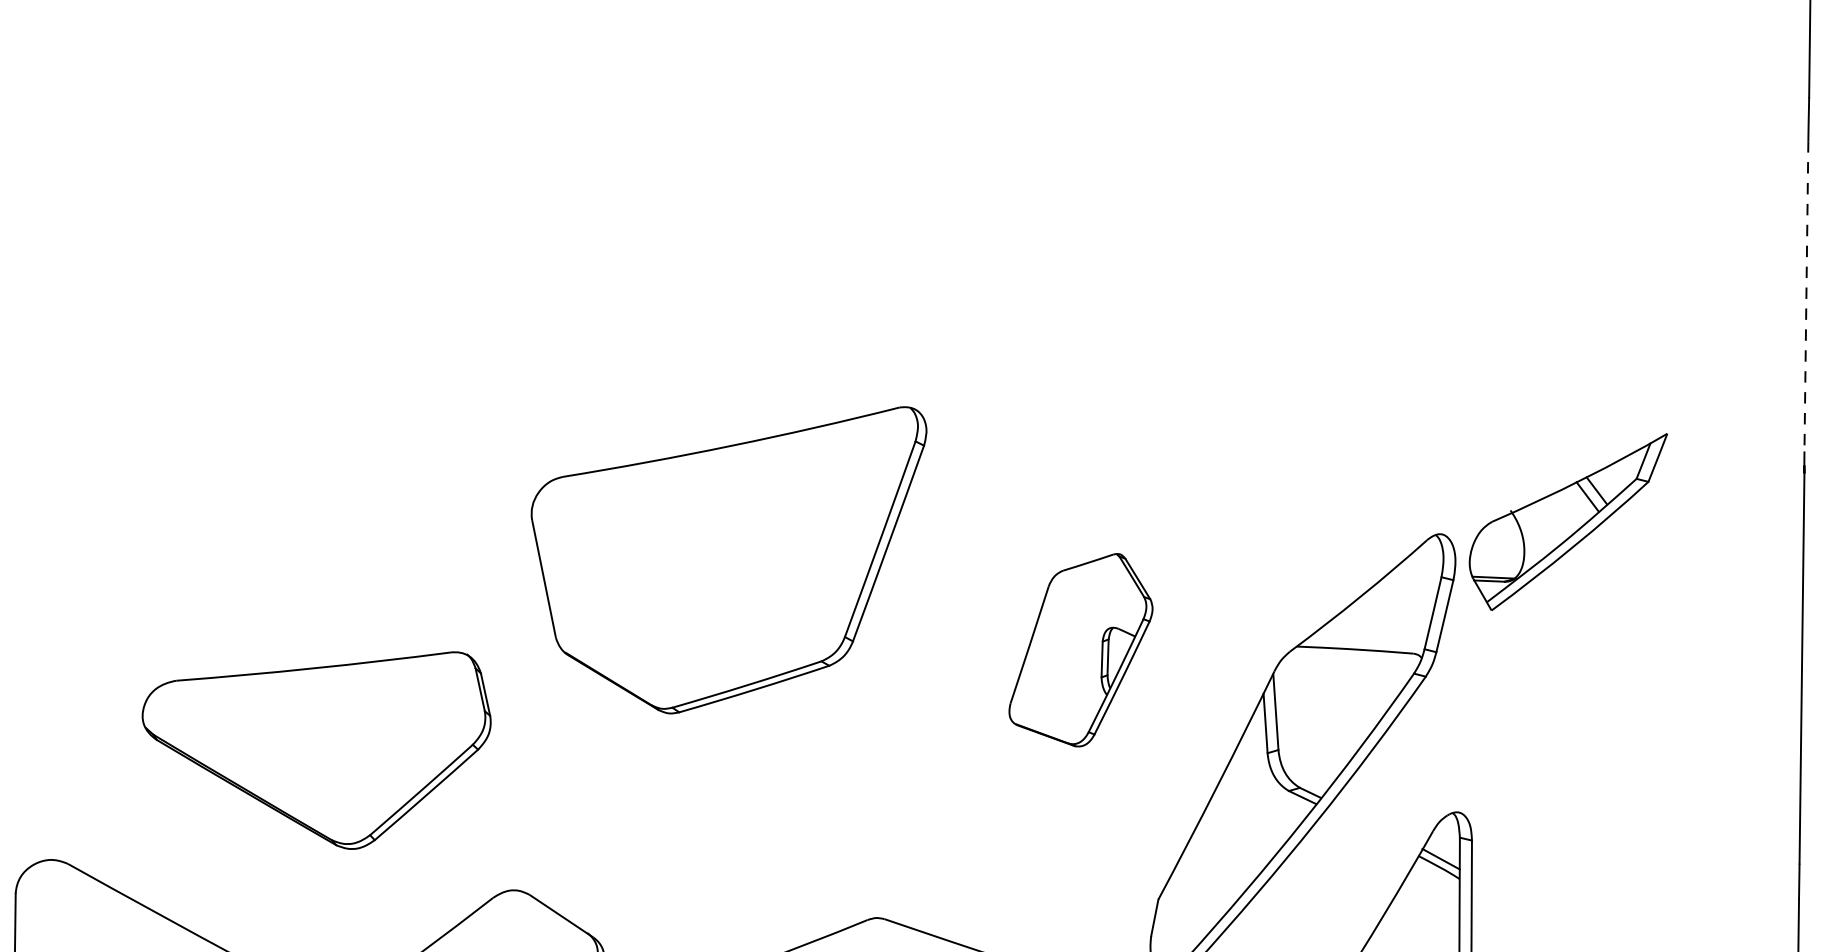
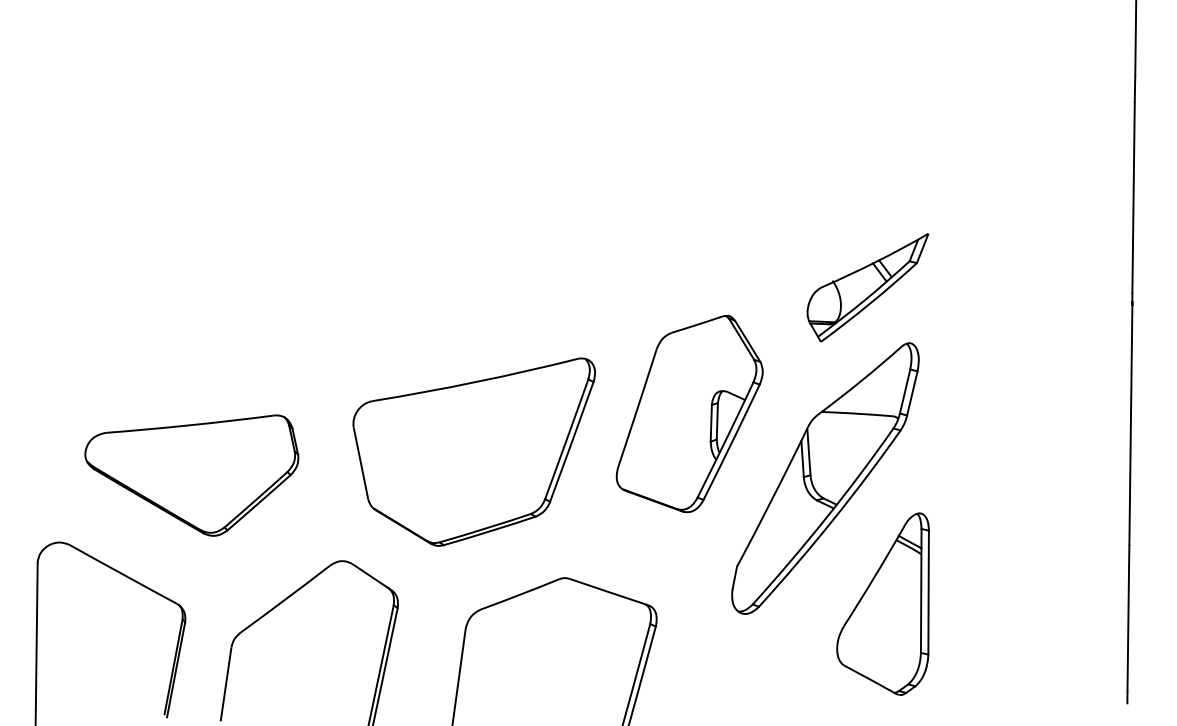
line: (1806, 296) -> (1133, 197), dashed -> solid
part: (1567, 521) -> (867, 287), moved
part: (727, 559) -> (473, 451), moved
part: (1080, 650) -> (689, 414), size x1.67
part: (316, 750) -> (191, 475), moved

